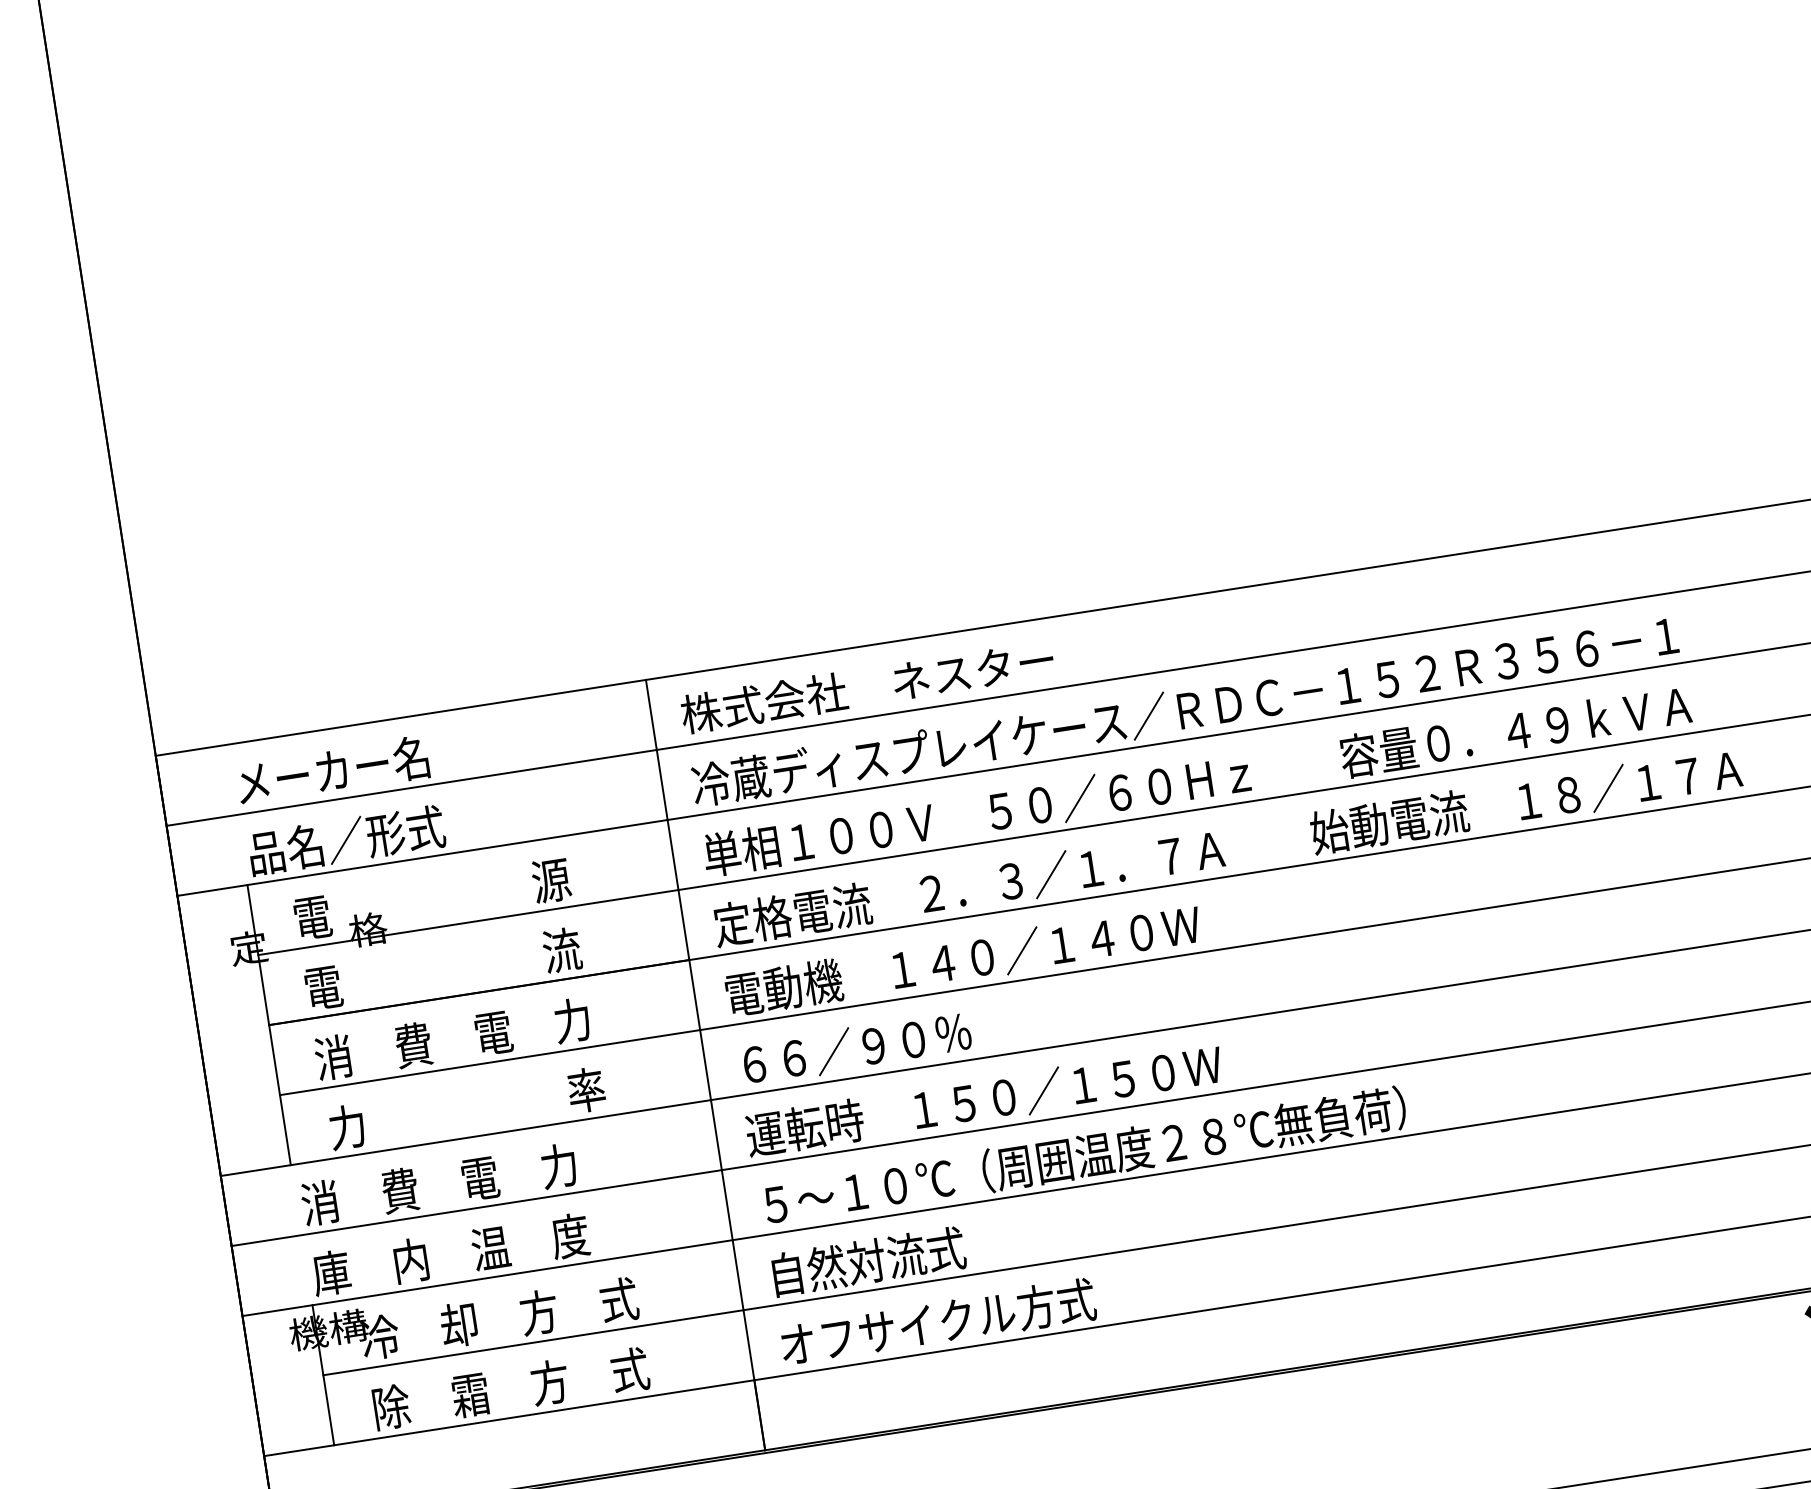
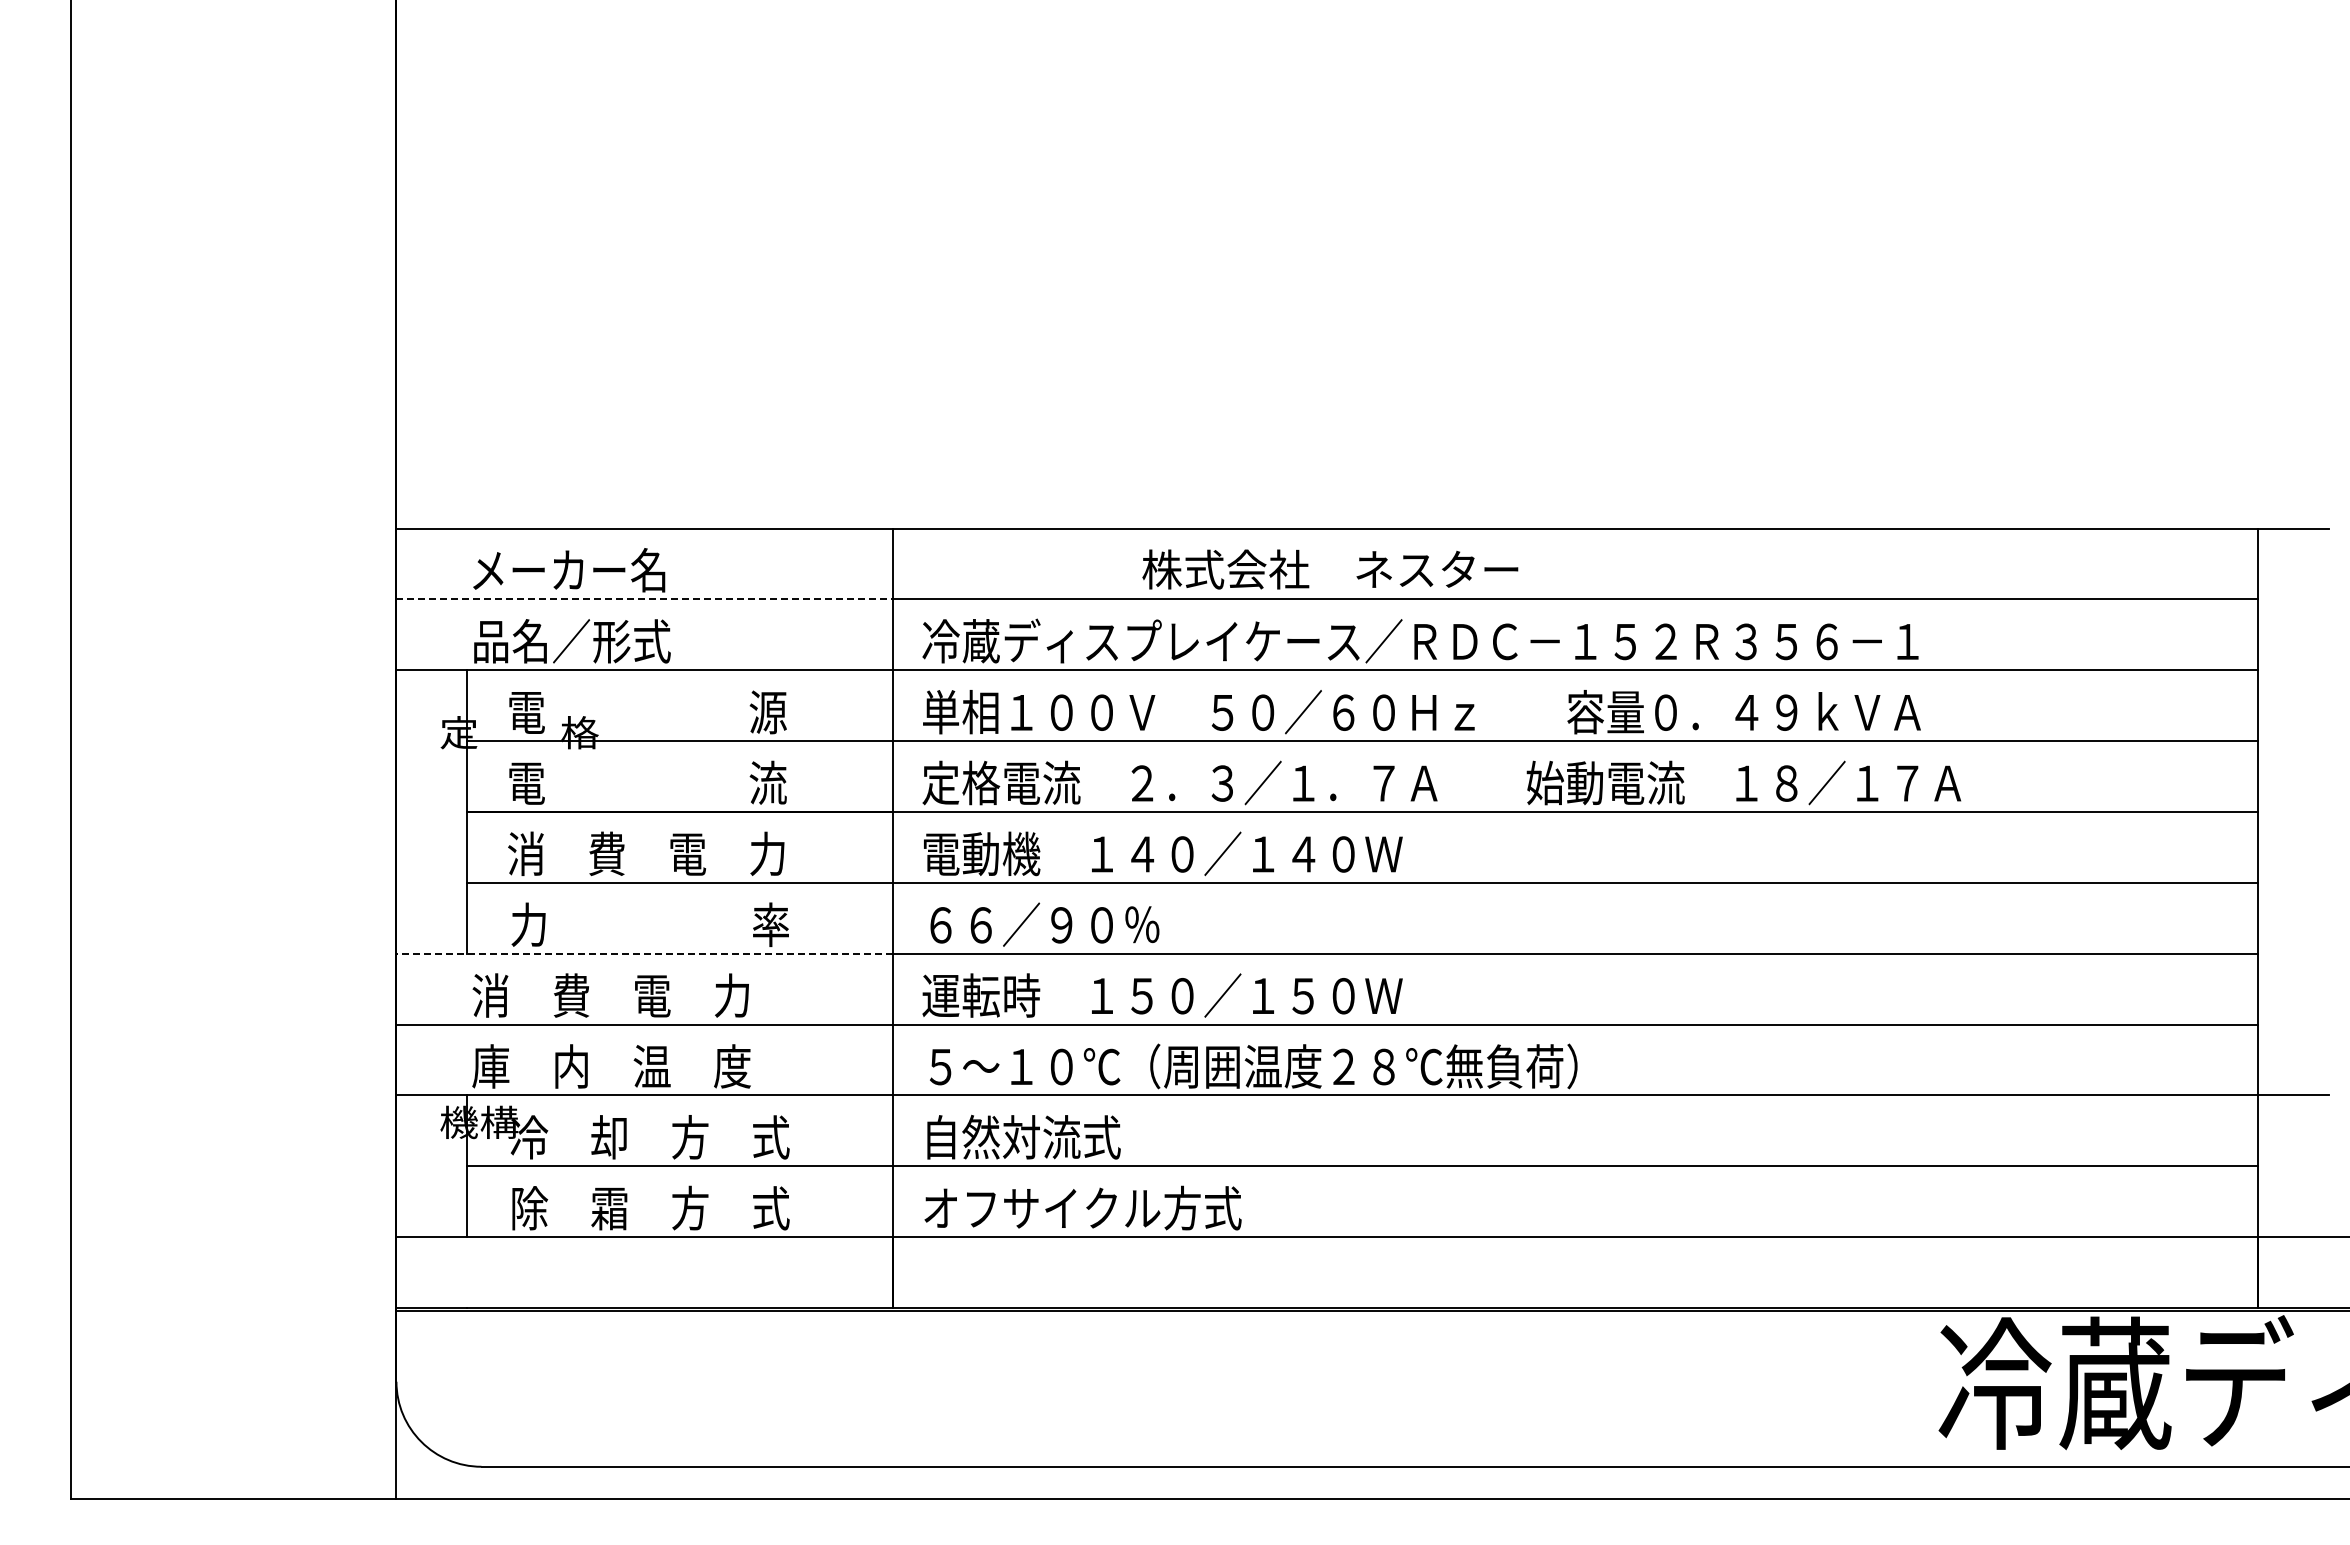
text: (867, 687) -> (1330, 569), moved
line: (411, 788) -> (644, 599), solid -> dashed
line: (464, 1137) -> (643, 953), solid -> dashed

